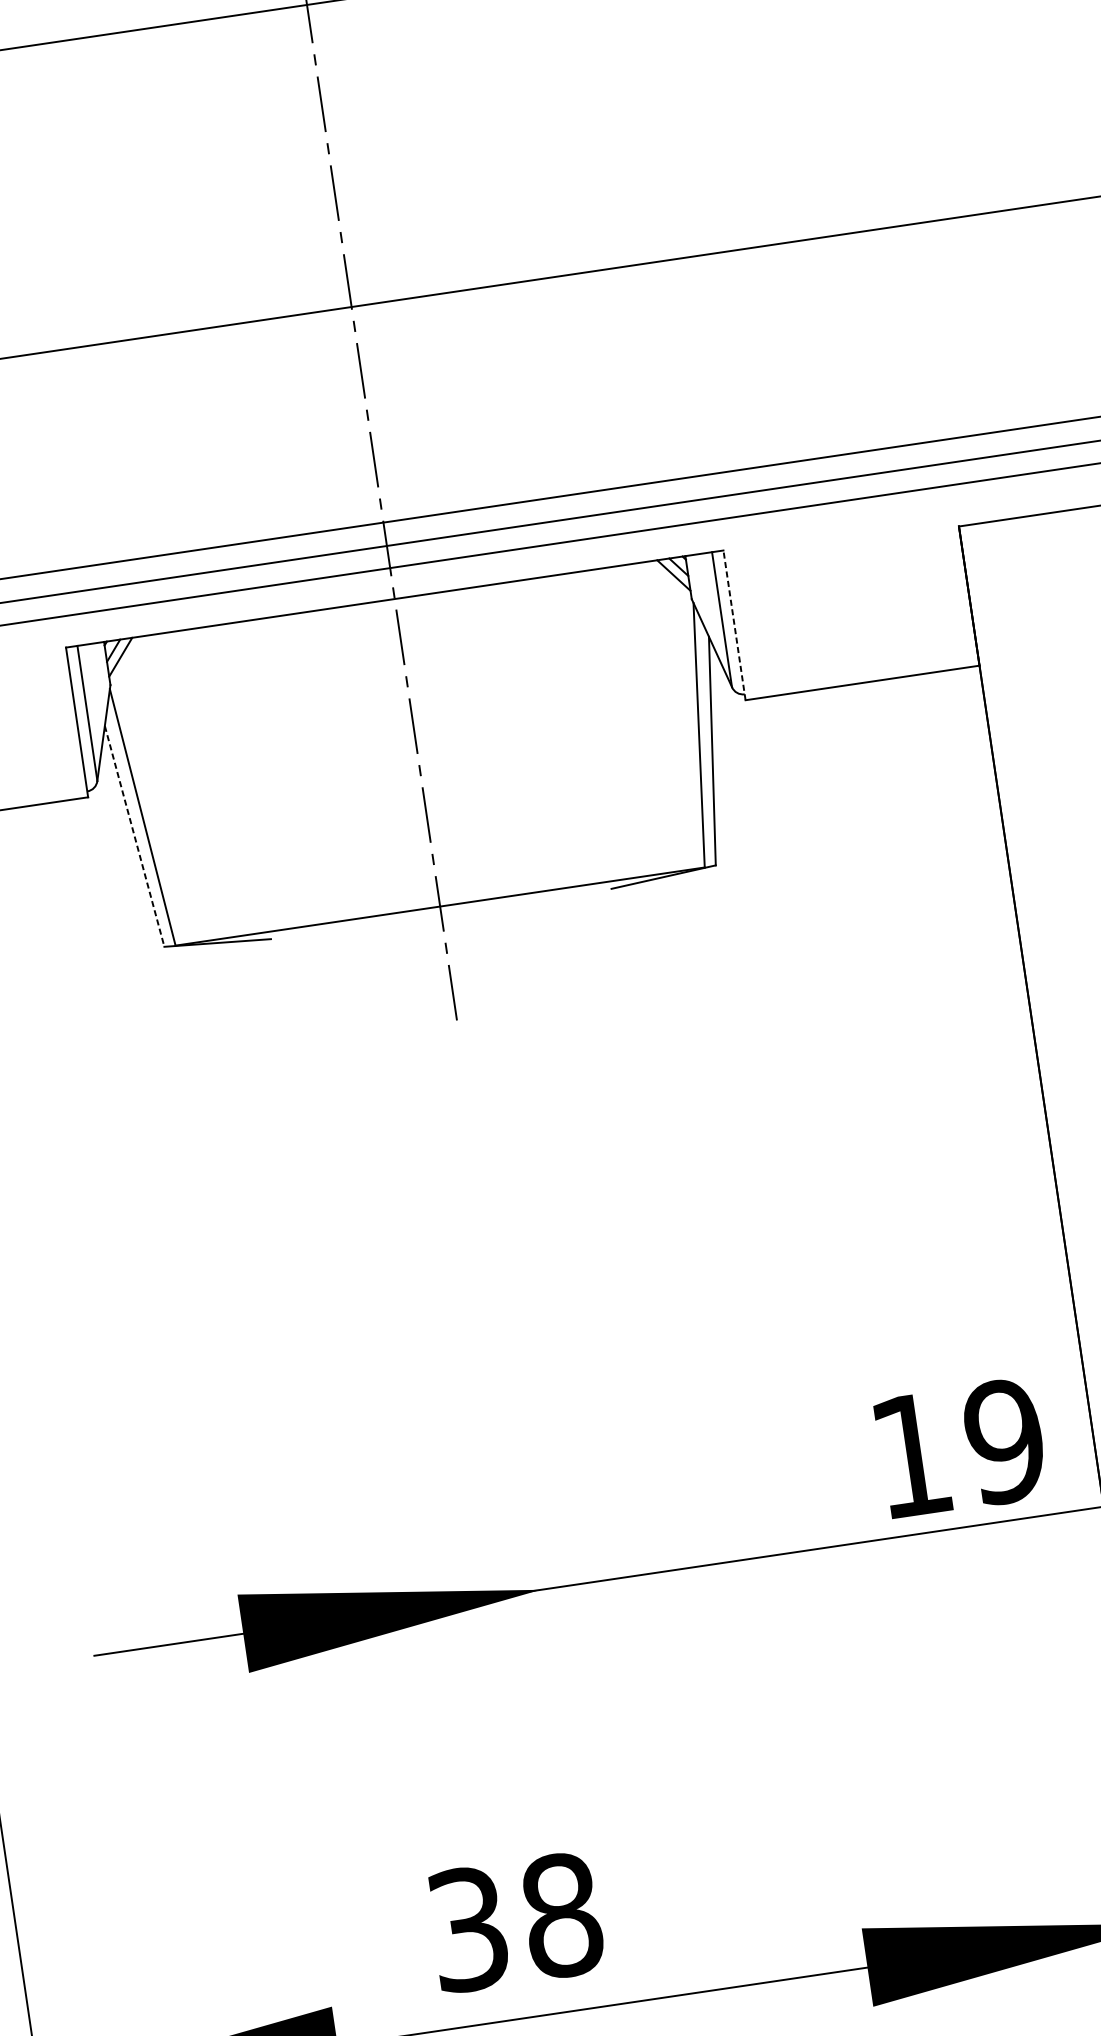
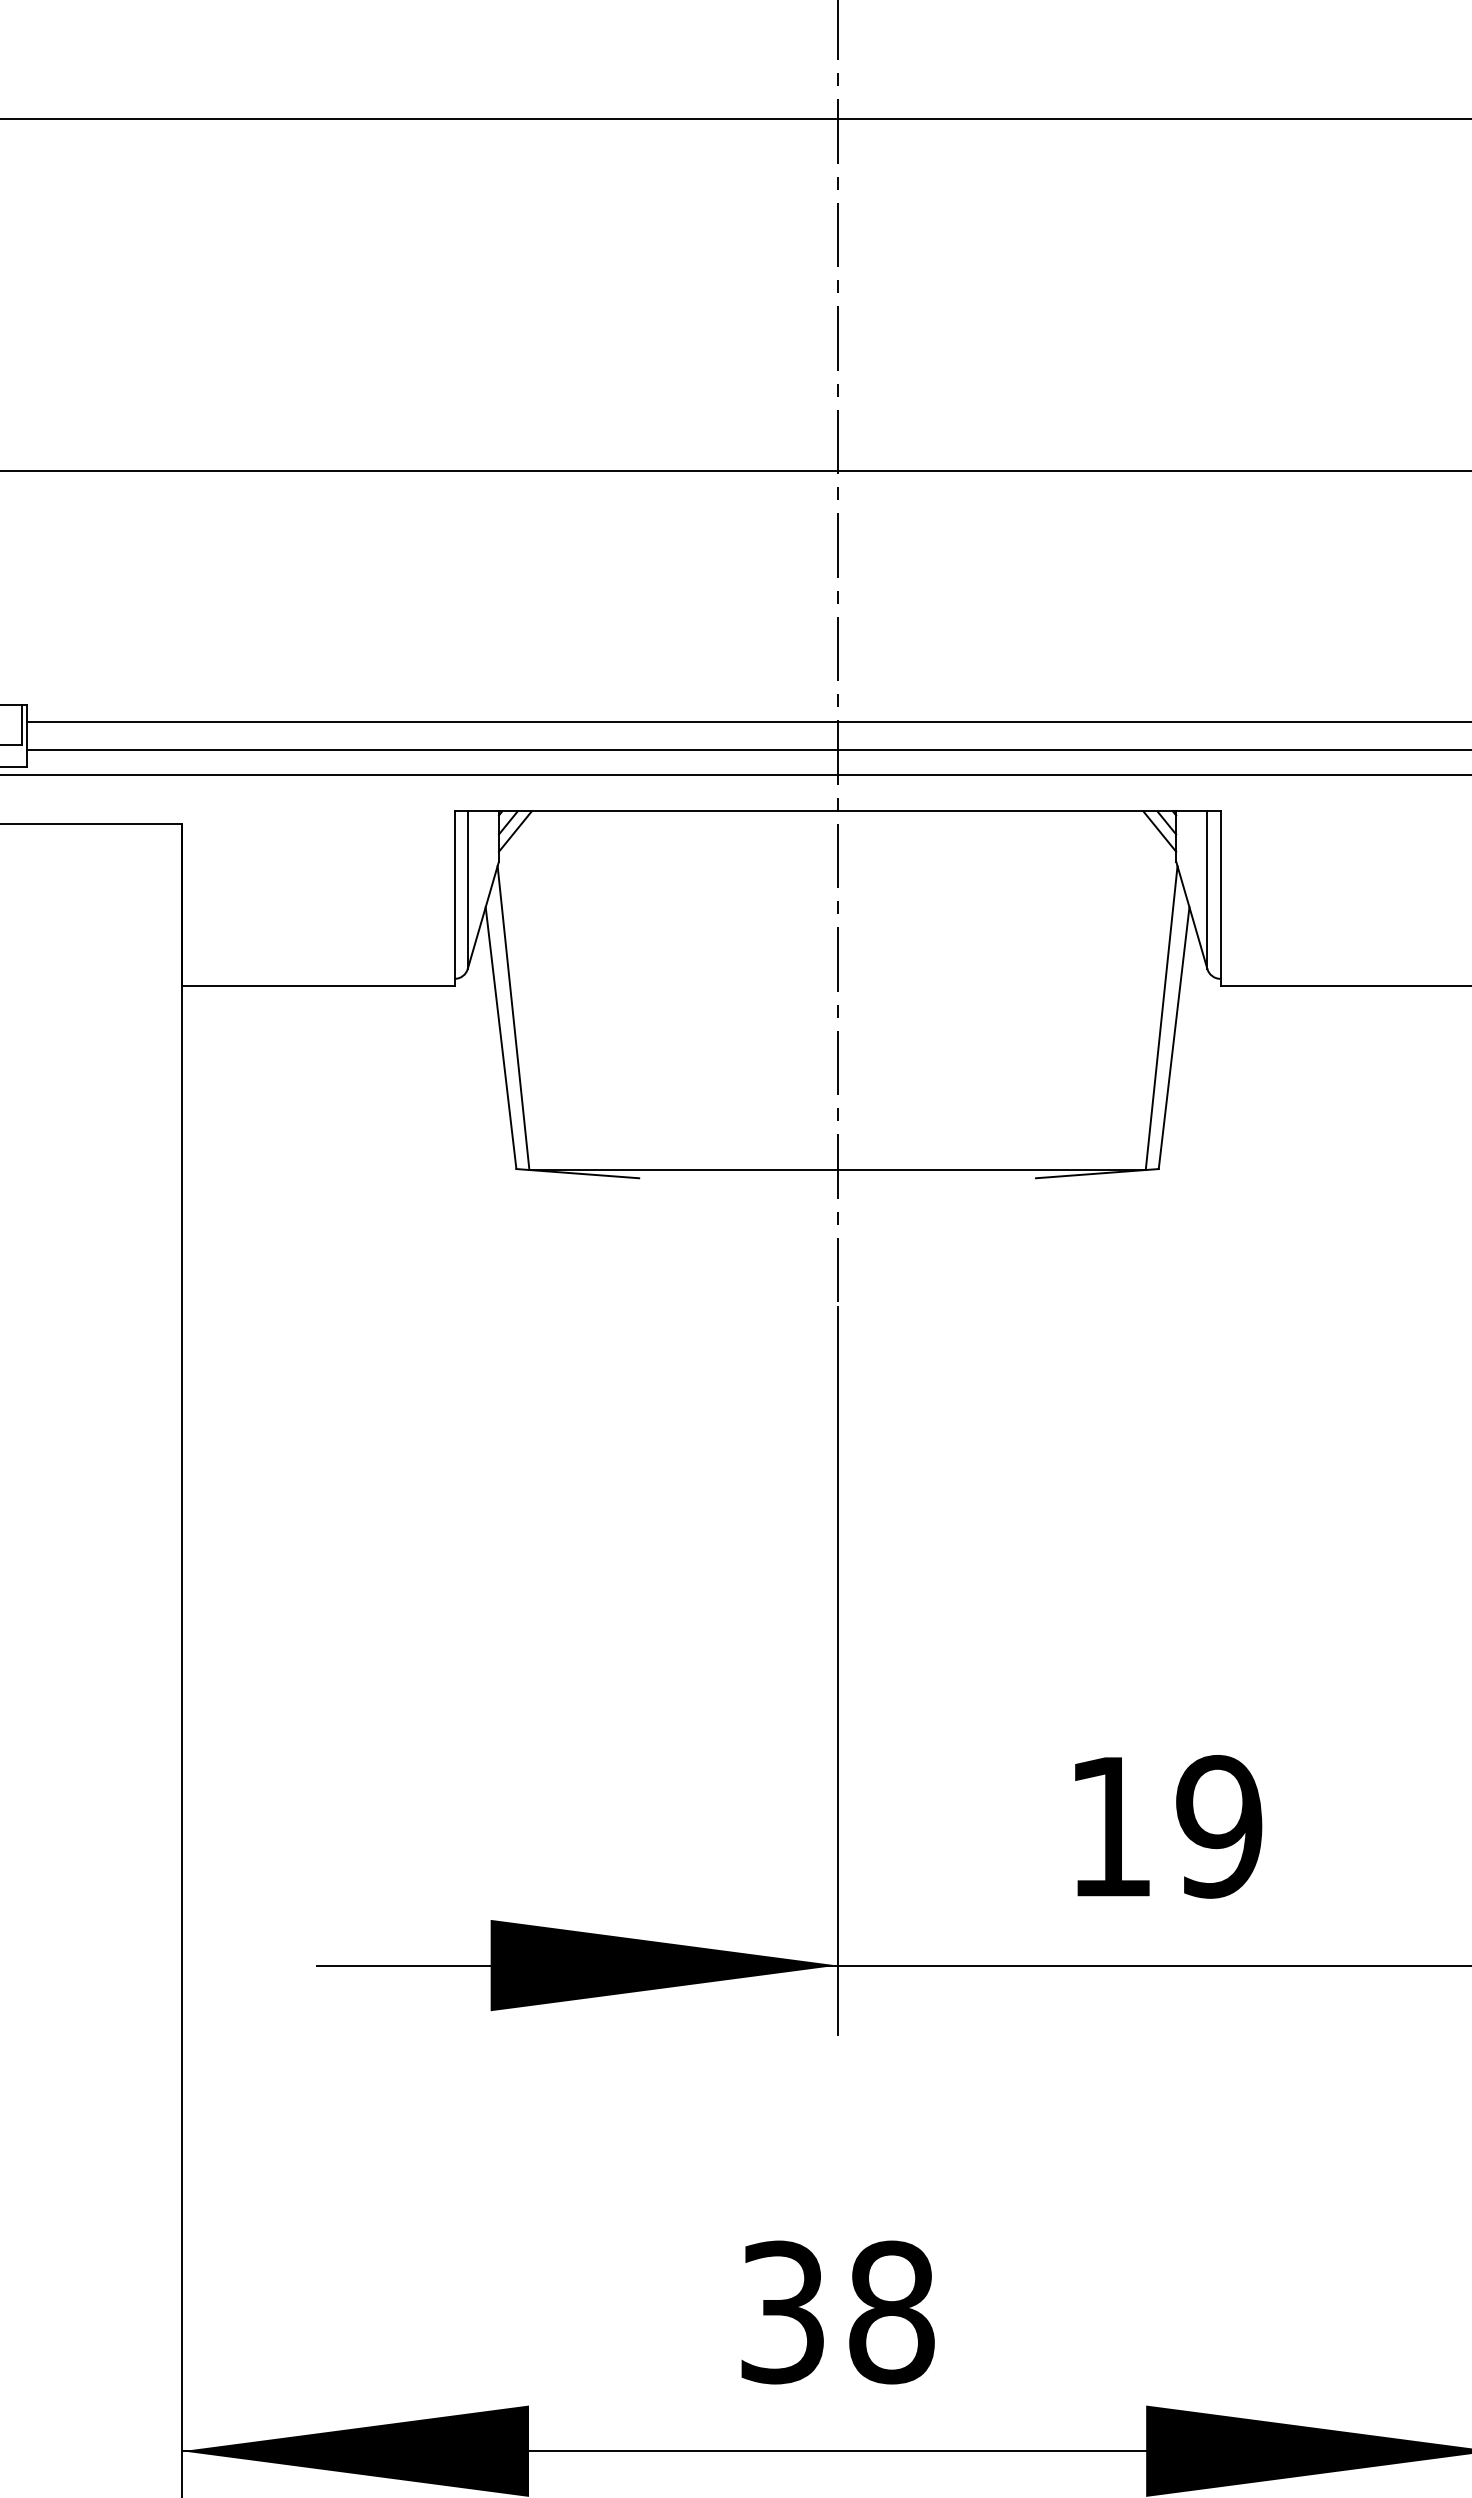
line: (734, 625) -> (1220, 898), dashed -> solid
line: (135, 836) -> (501, 1038), dashed -> solid
line: (503, 1336) -> (837, 1670), added
text: (961, 1447) -> (1168, 1826), moved
text: (515, 1922) -> (837, 2312), moved

